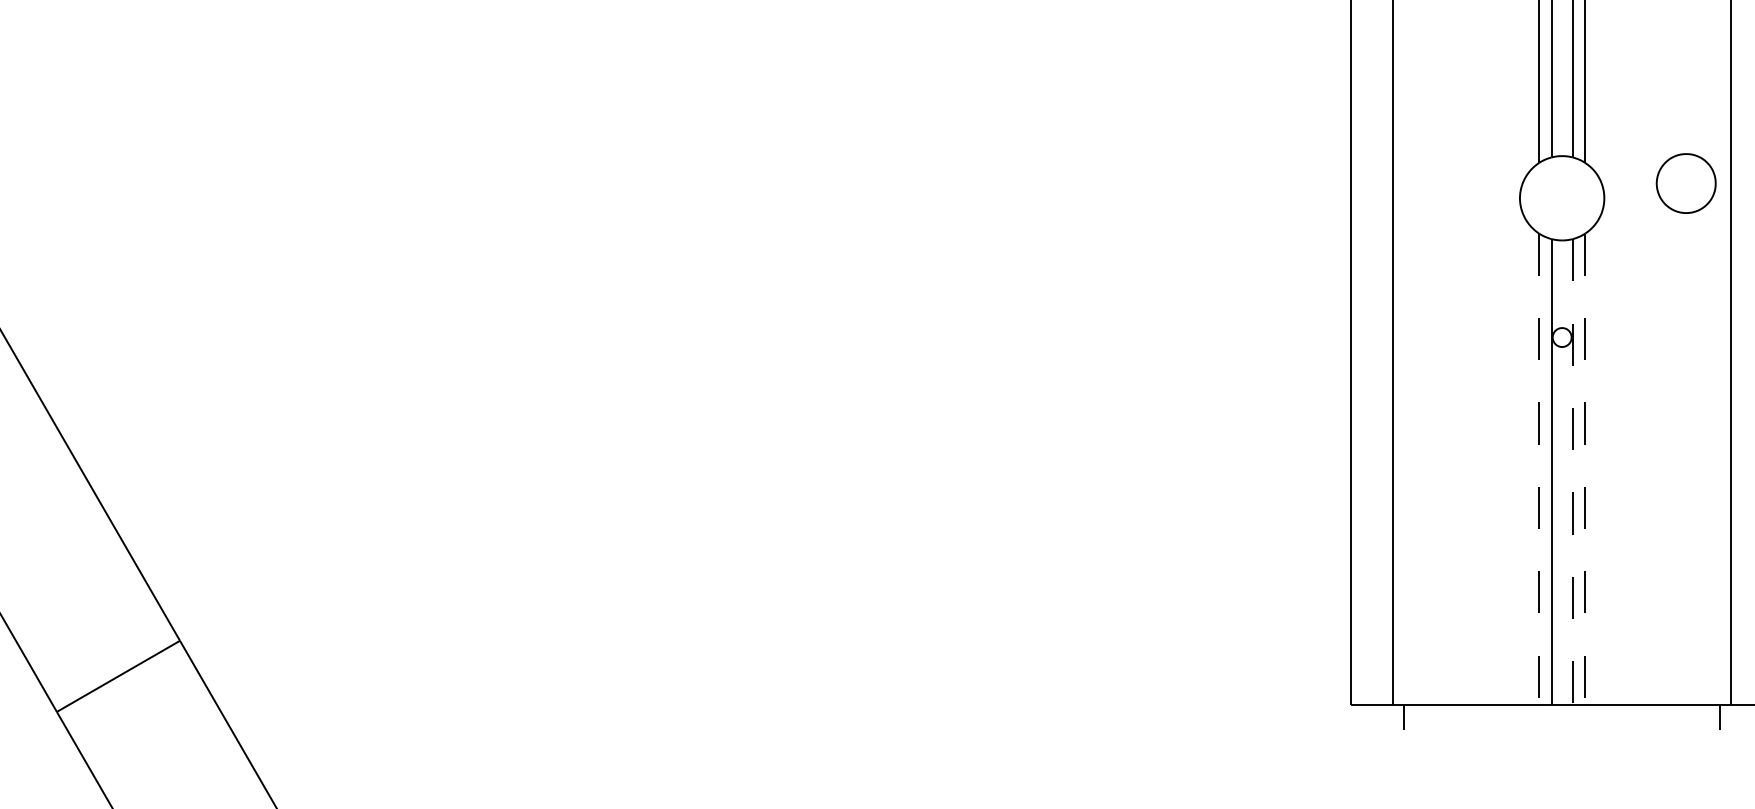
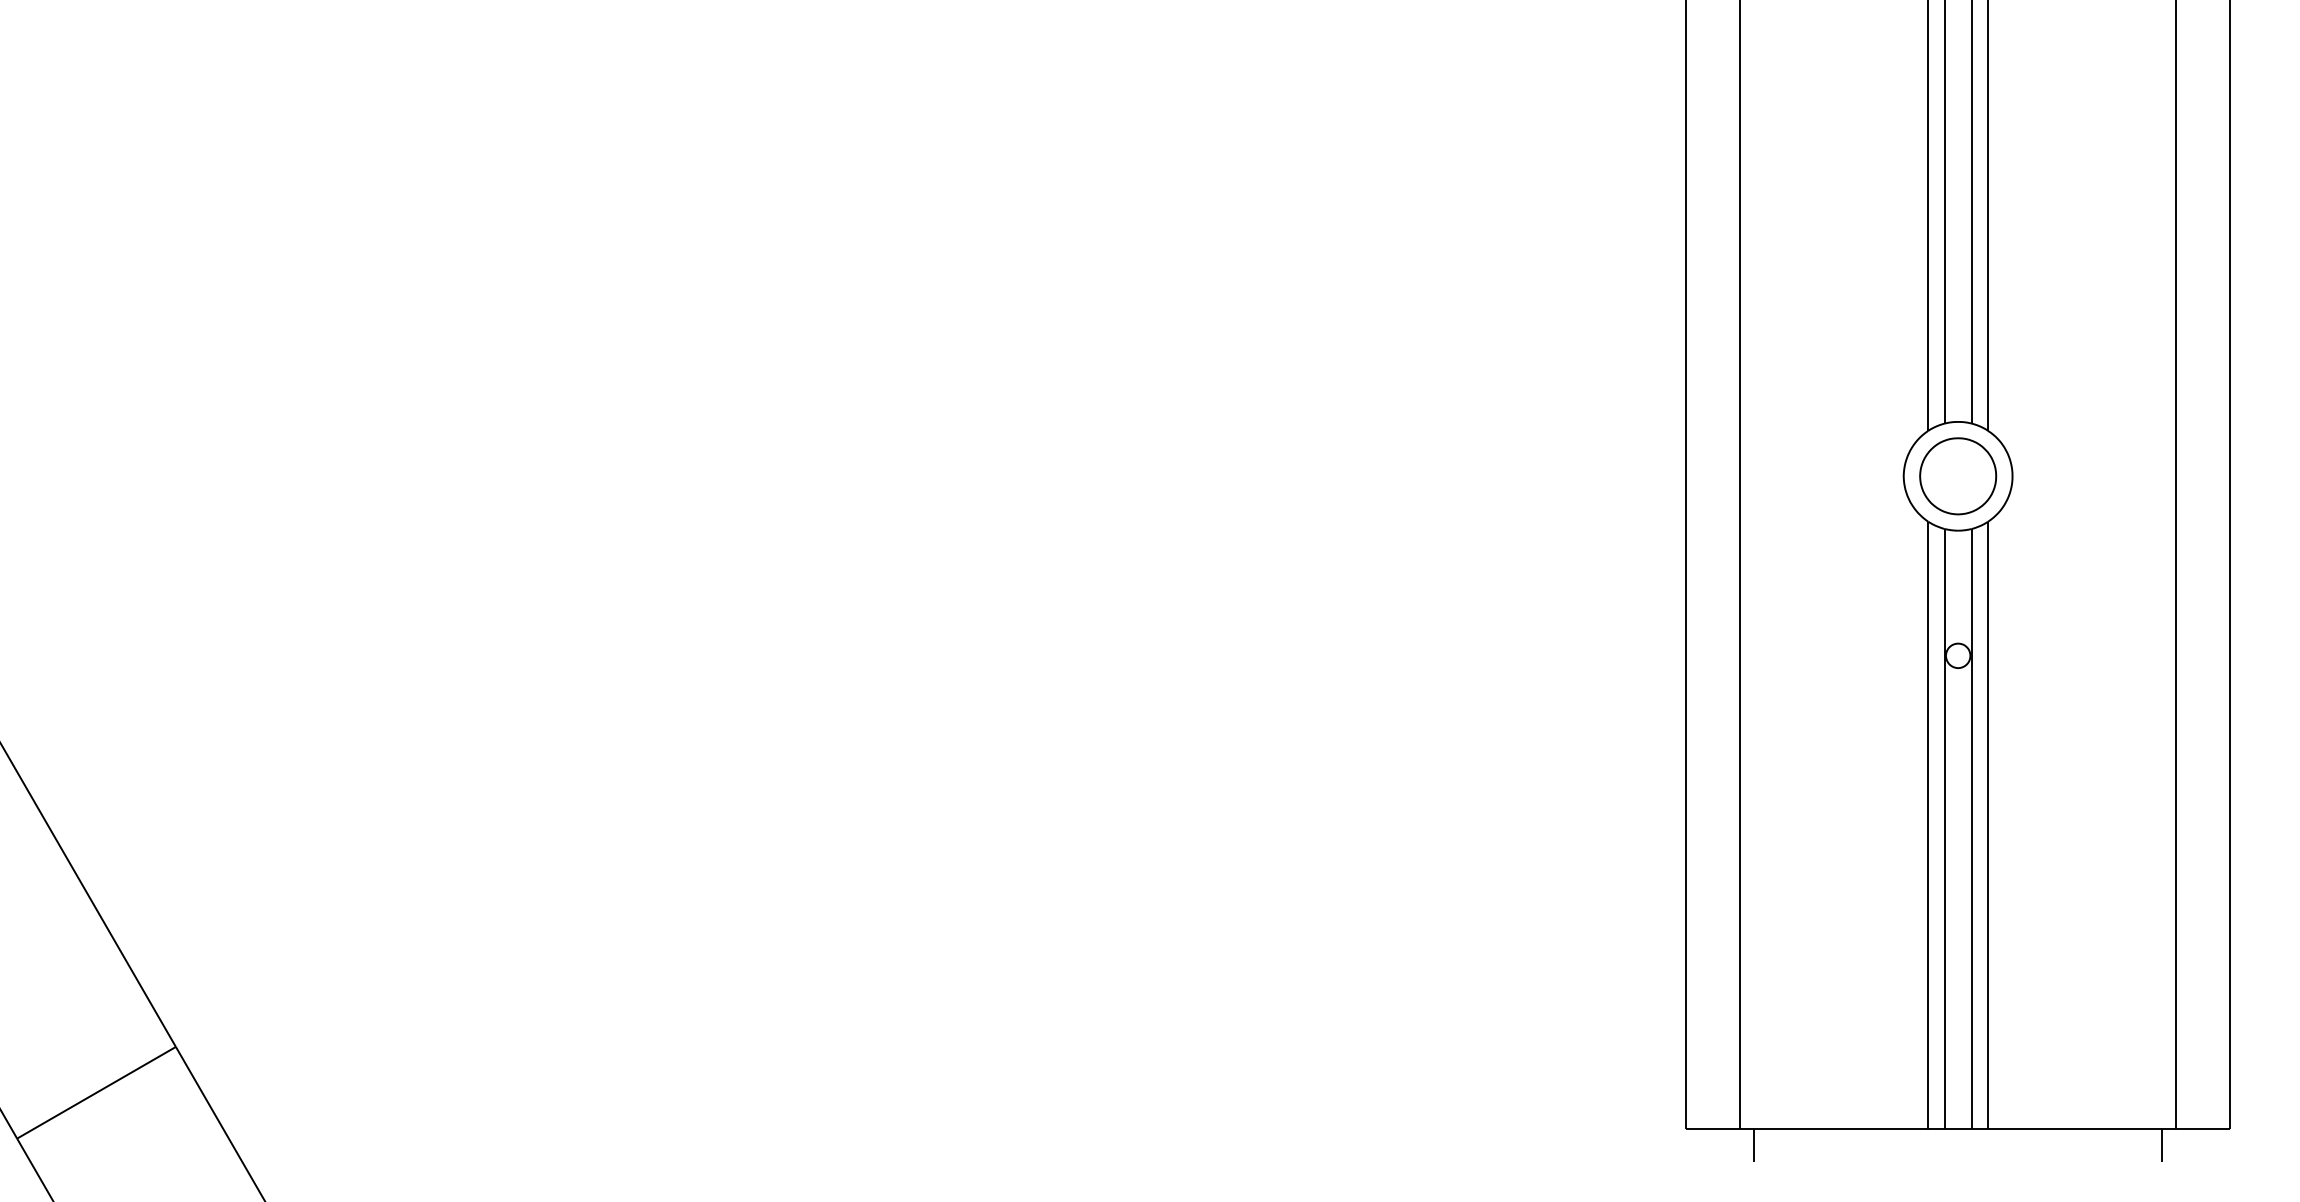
part: (1686, 183) -> (1958, 476), moved
line: (1539, 469) -> (1928, 825), dashed -> solid
line: (1585, 469) -> (1988, 825), dashed -> solid
line: (1572, 472) -> (1971, 829), dashed -> solid

